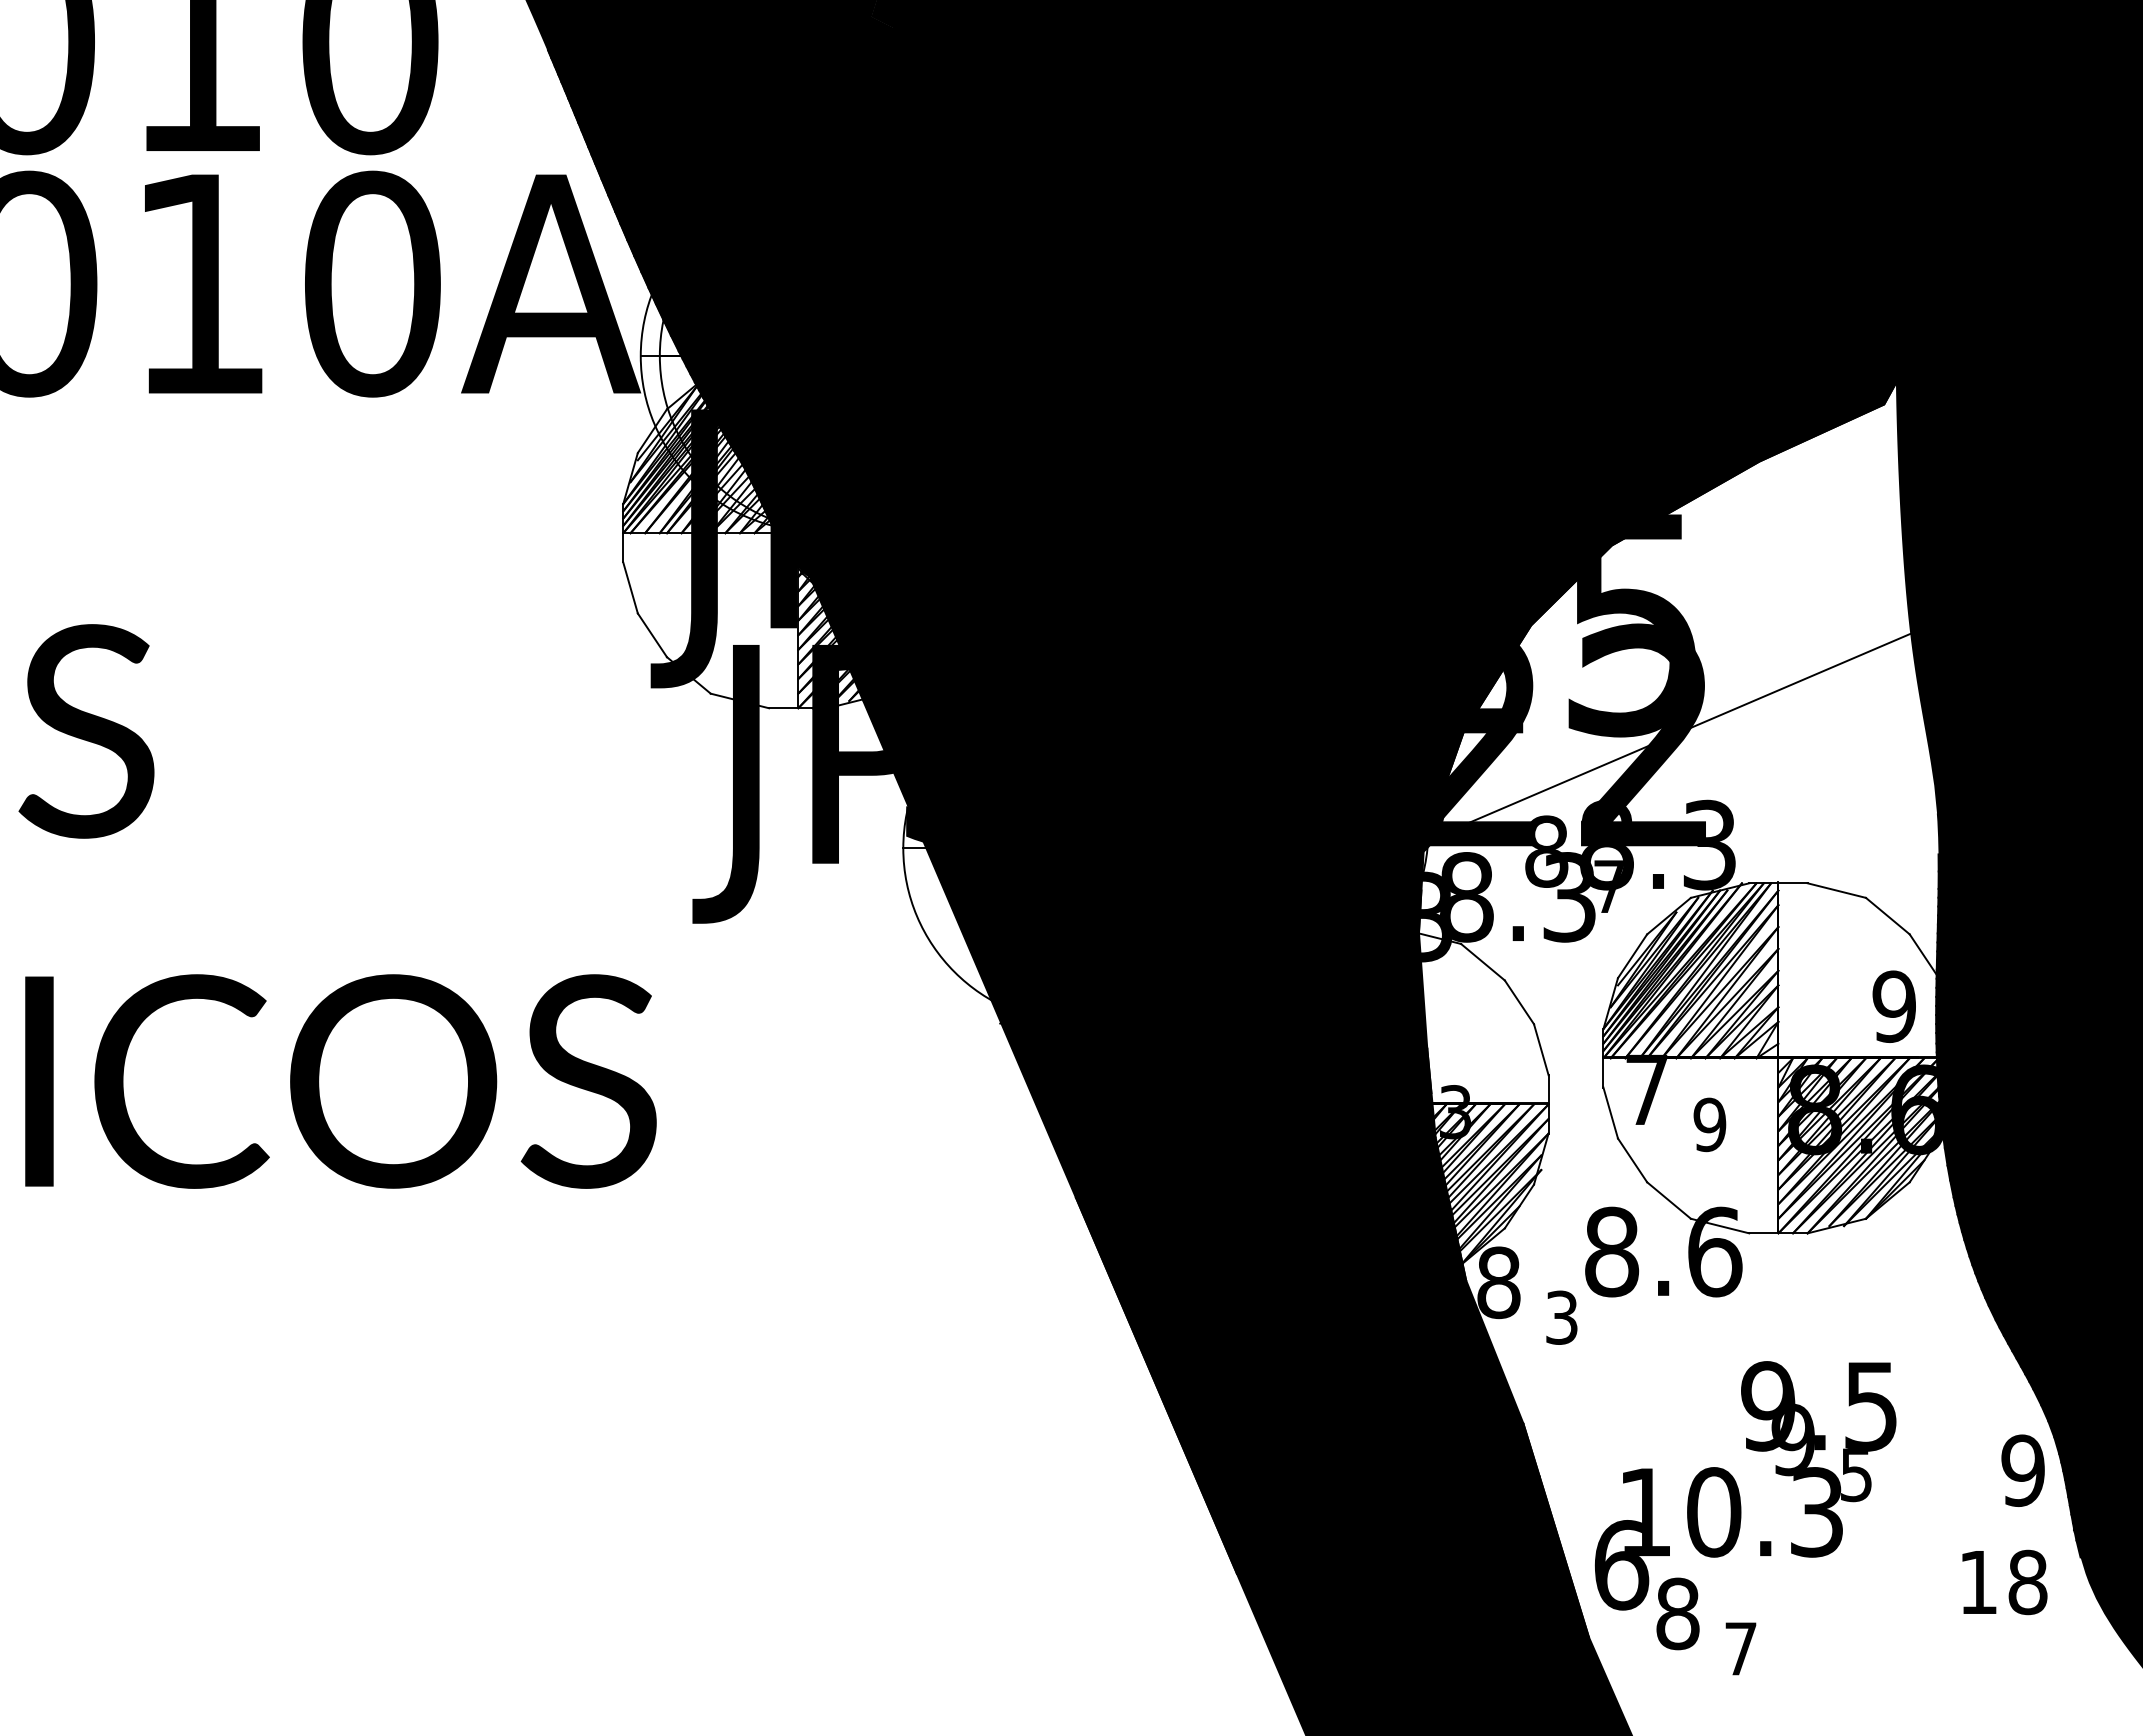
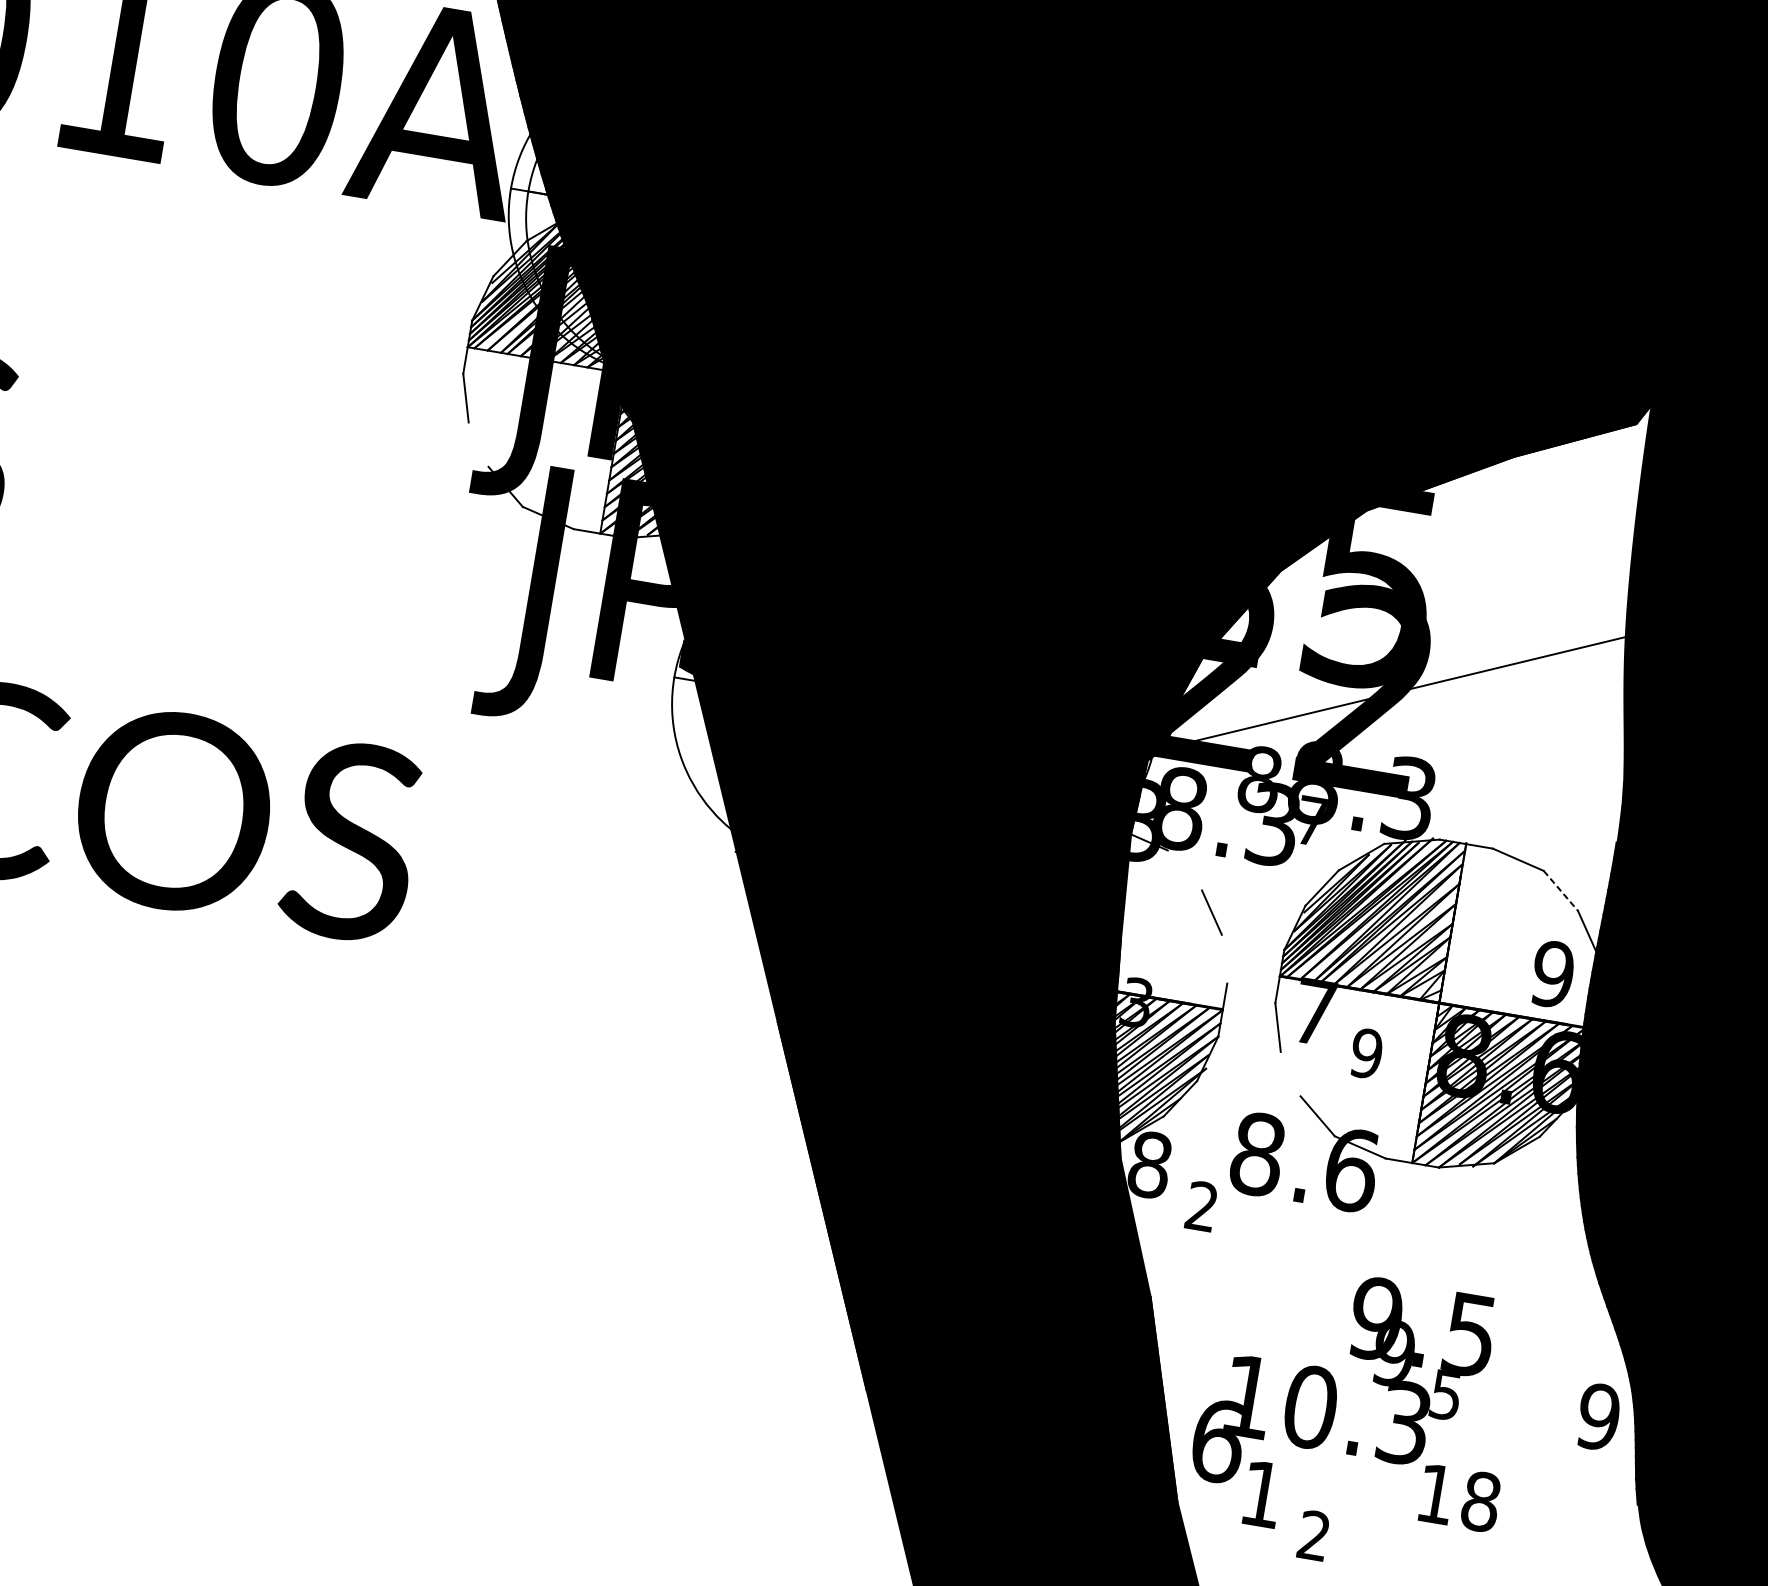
line: (652, 635) -> (478, 444), removed
line: (1888, 916) -> (1561, 891), solid -> dashed
line: (1482, 961) -> (1184, 869), removed
line: (1541, 1049) -> (1224, 959), removed
line: (1632, 1160) -> (1290, 1074), removed
text: (1561, 1317) -> (1201, 1206), 3 -> 2
text: (2004, 1582) -> (1459, 1498), moved
text: (1677, 1613) -> (1261, 1493), 8 -> 1
text: (1740, 1648) -> (1313, 1535), 7 -> 2

